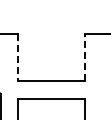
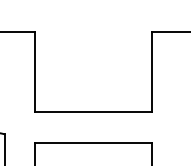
line: (84, 56) -> (150, 70), dashed -> solid
line: (17, 57) -> (34, 71), dashed -> solid

